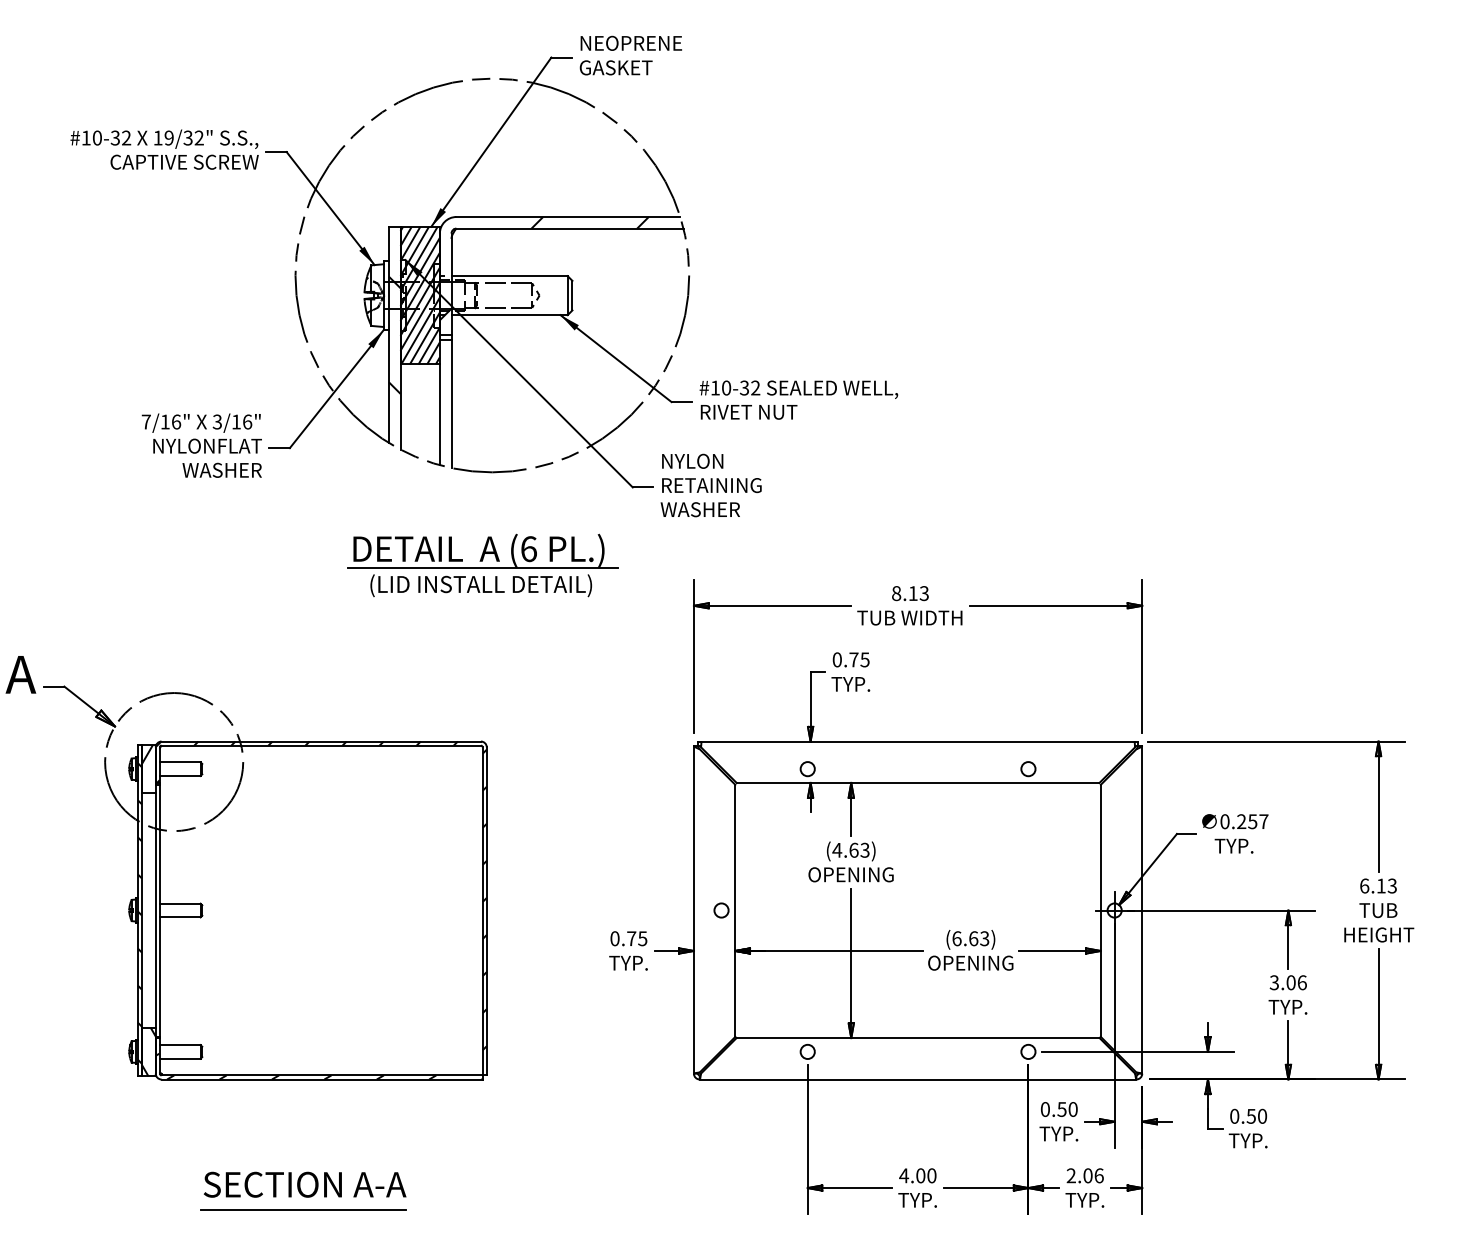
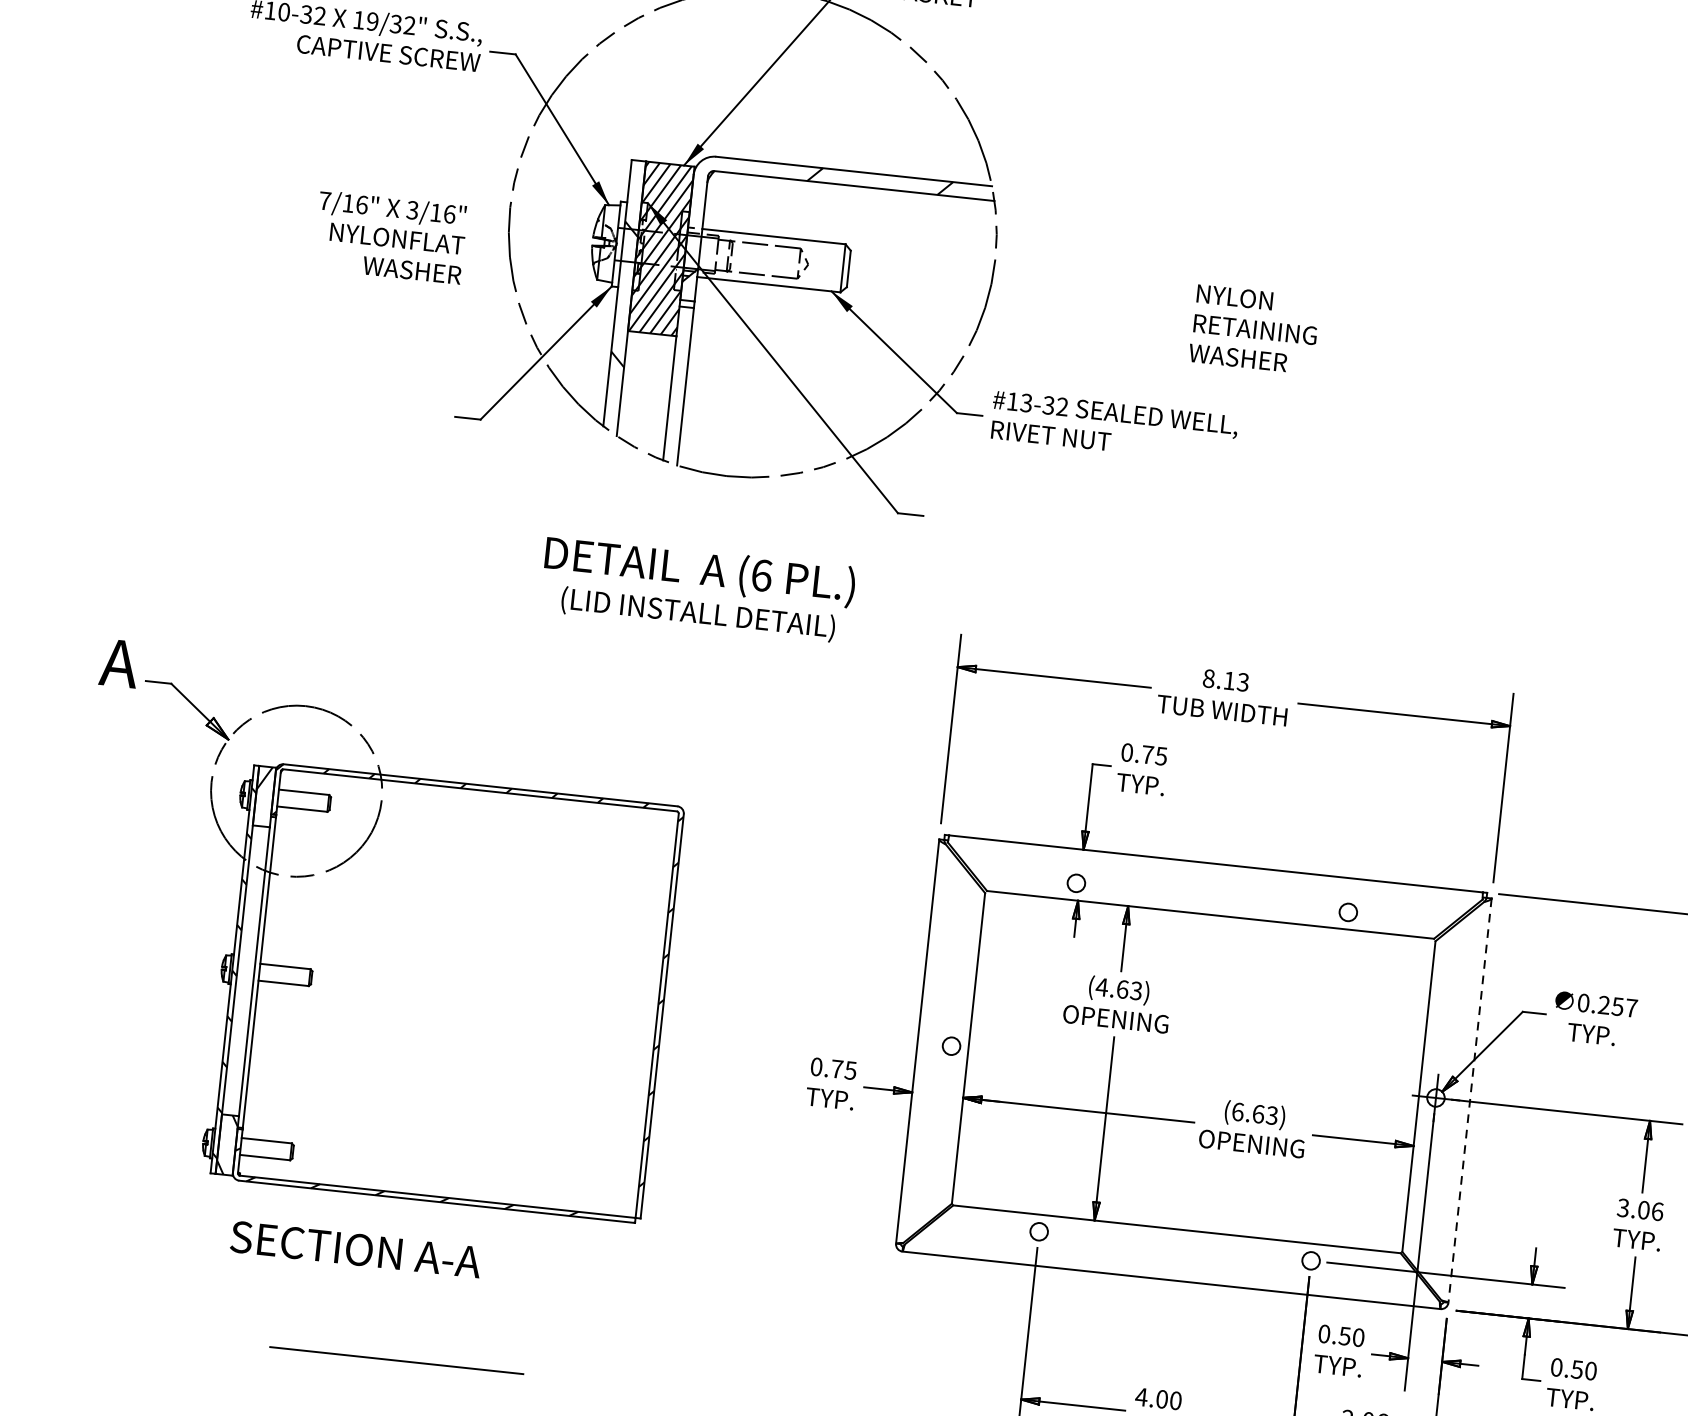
text: (726, 387) -> (1026, 402), #10-32 -> #13-32
text: (201, 445) -> (389, 237), moved
text: (710, 485) -> (1253, 329), moved
line: (482, 568) -> (702, 593), removed
line: (1142, 910) -> (1470, 1101), solid -> dashed
text: (304, 1184) -> (355, 1249), moved

